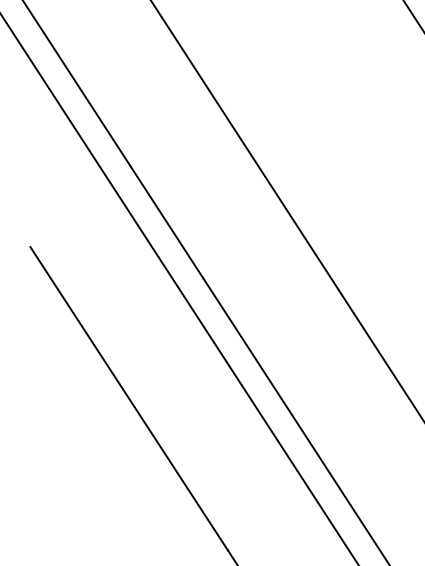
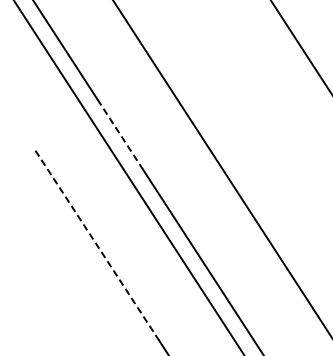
line: (166, 222) -> (120, 135), solid -> dashed
line: (129, 398) -> (97, 245), solid -> dashed

